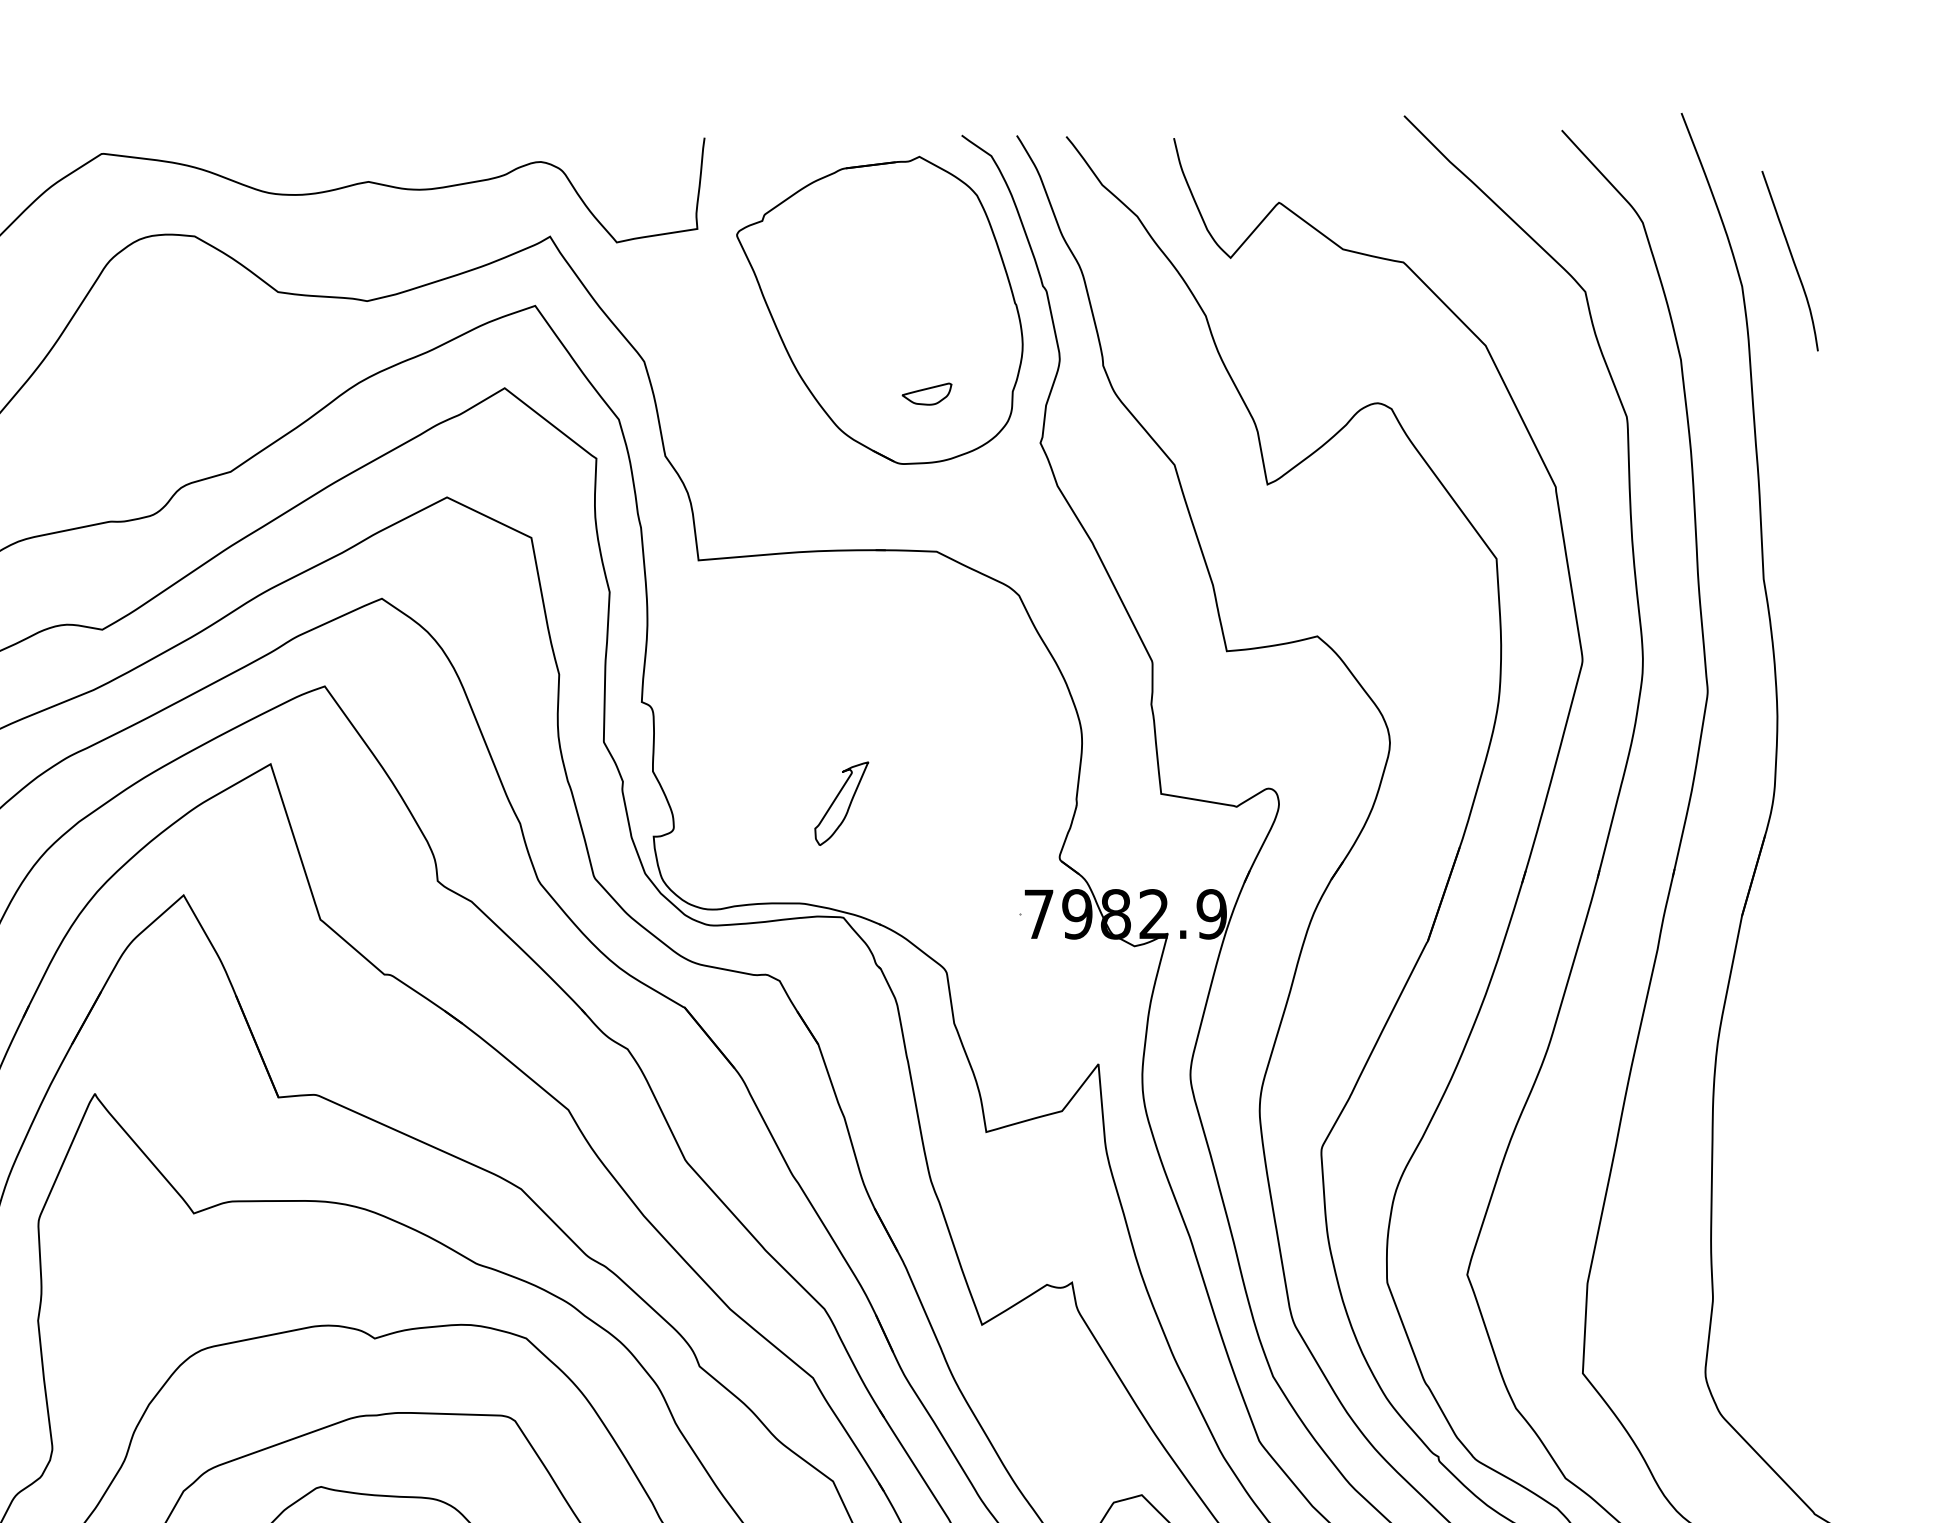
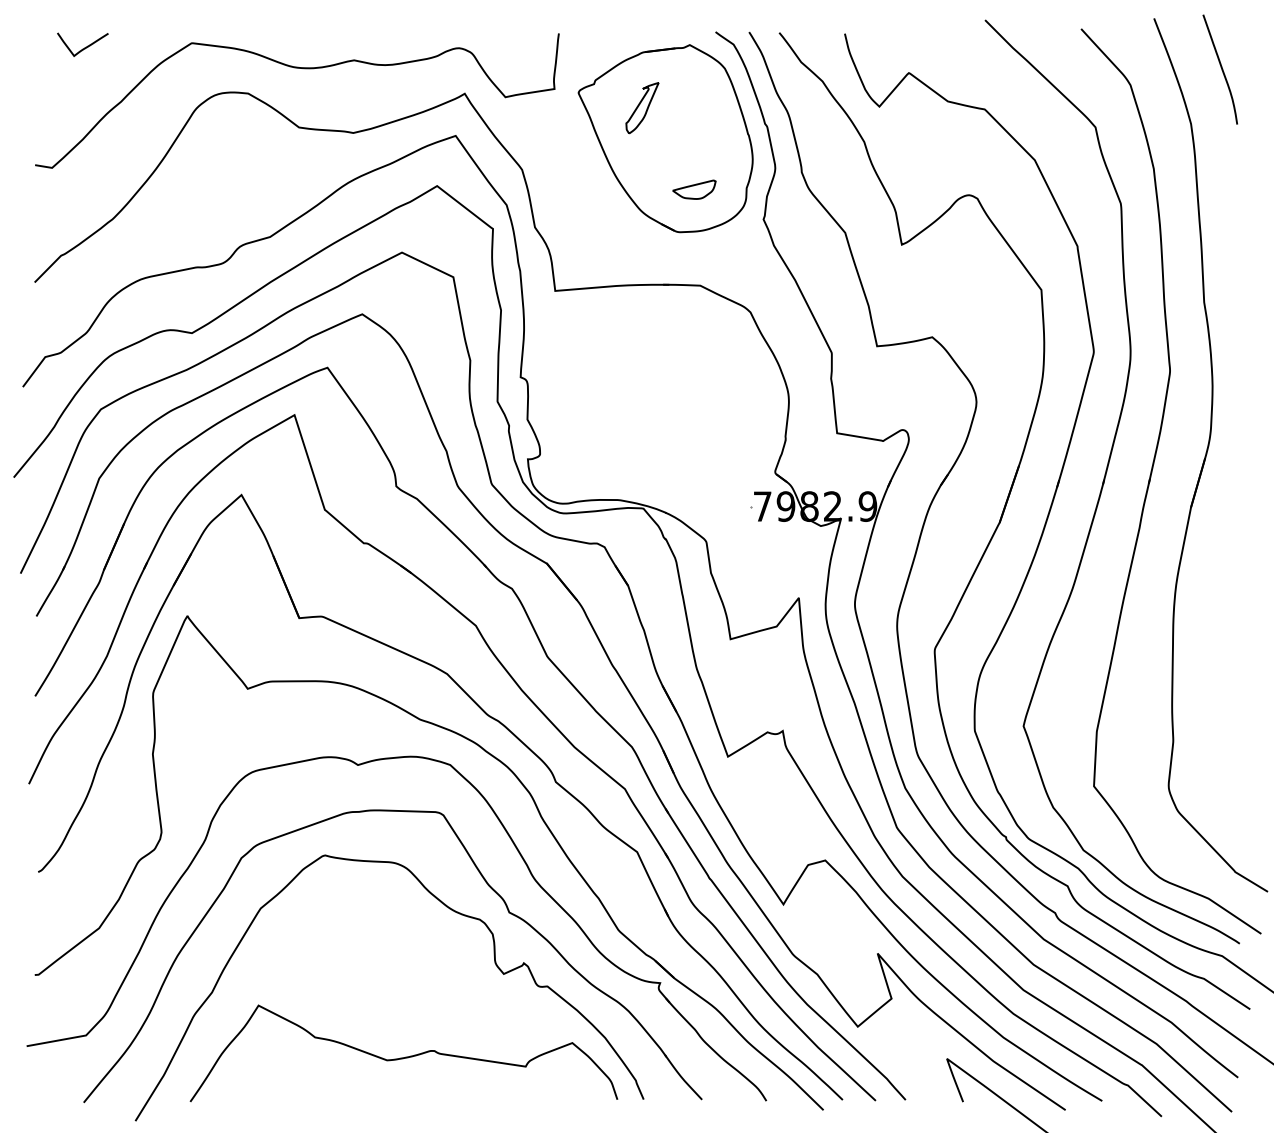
curve: (1792, 260) -> (1221, 69), moved
part: (927, 393) -> (694, 189), size x1.43
part: (841, 804) -> (642, 108), moved

